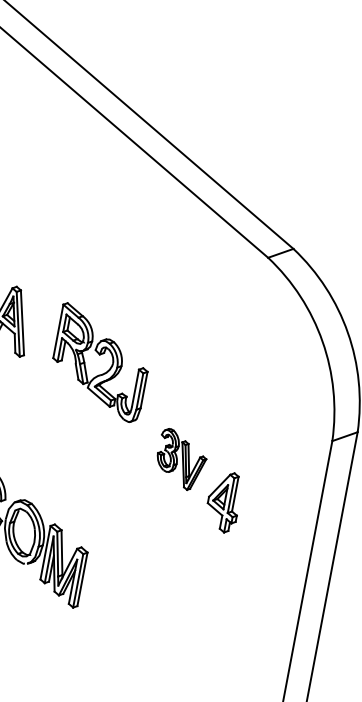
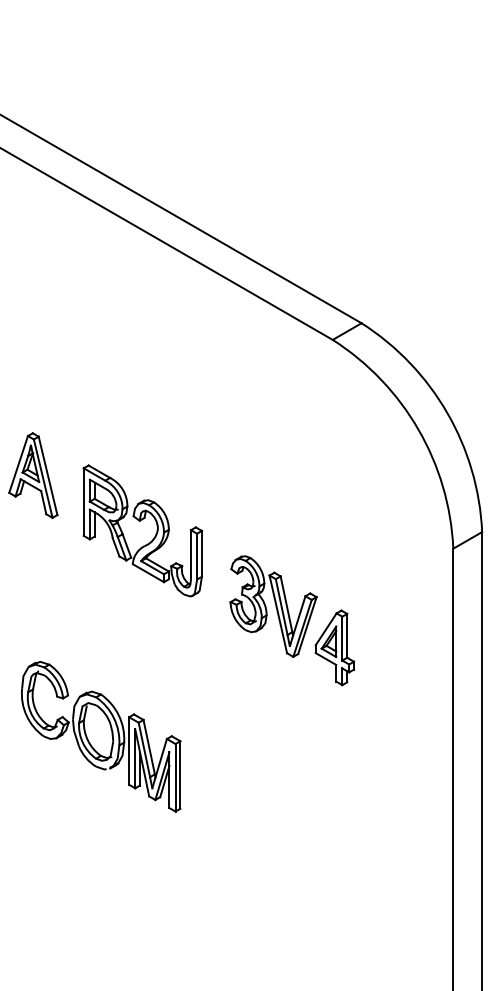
part: (100, 355) -> (140, 521), moved
part: (181, 459) -> (273, 606), size x1.43

